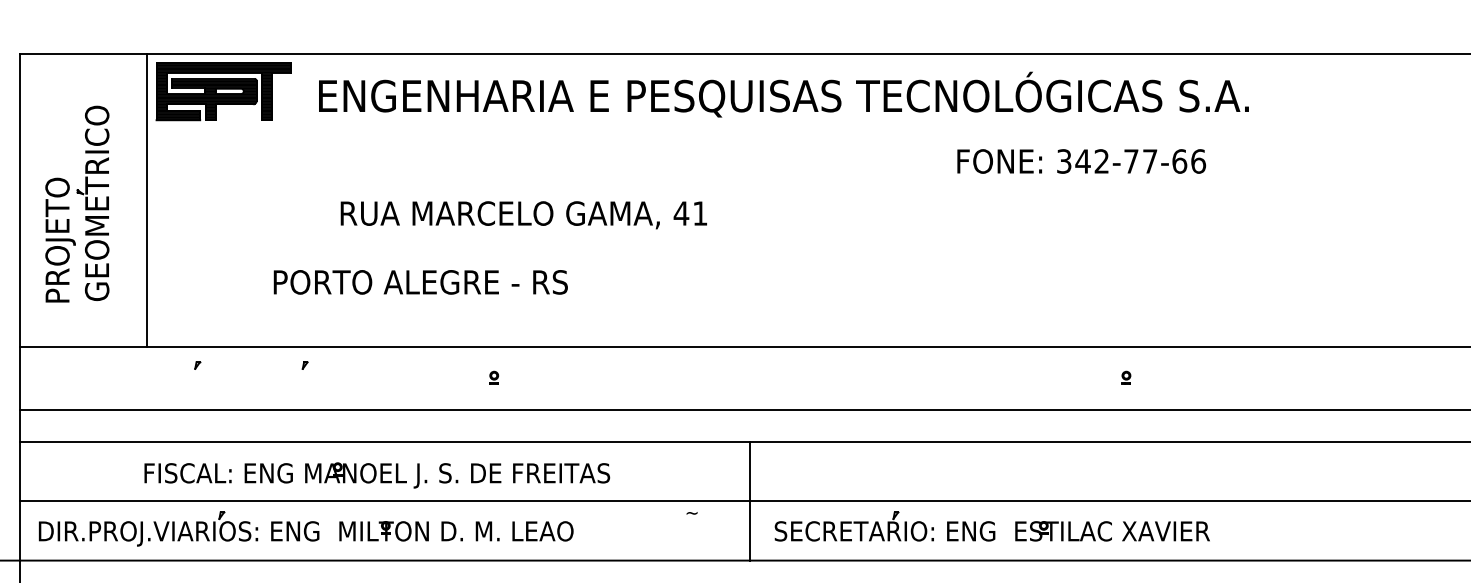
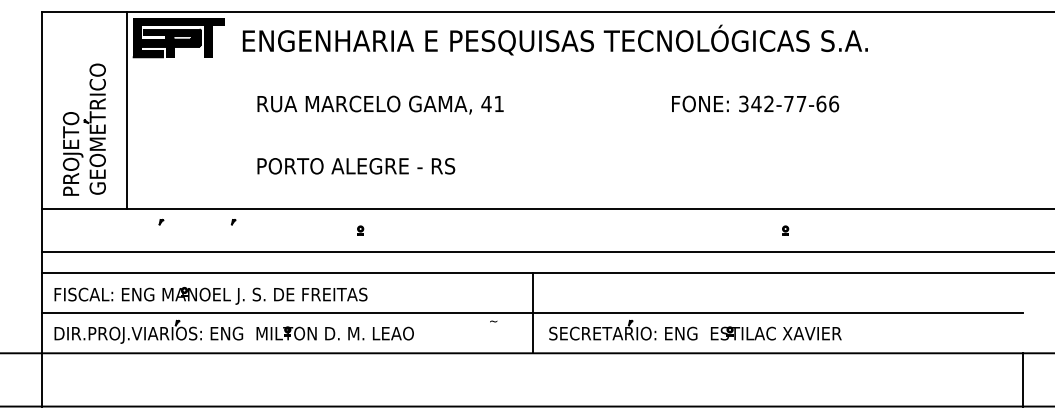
text: (1081, 160) -> (755, 103), moved
part: (77, 203) -> (84, 129), moved
text: (523, 214) -> (380, 104), moved
text: (421, 282) -> (356, 166), moved
part: (376, 474) -> (210, 295), moved

